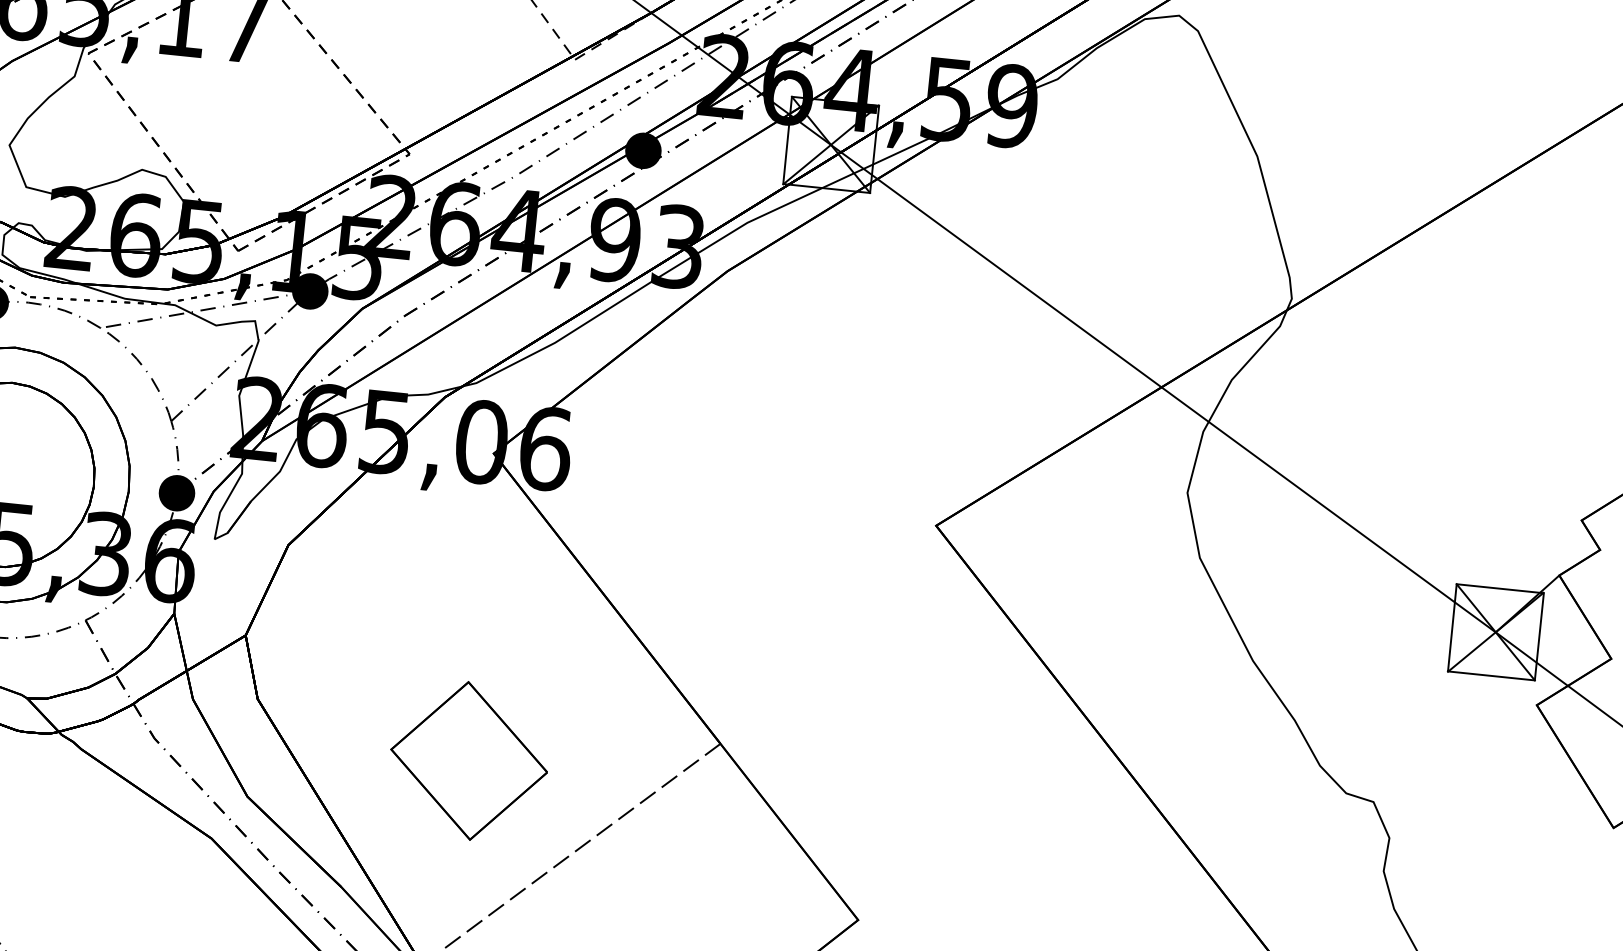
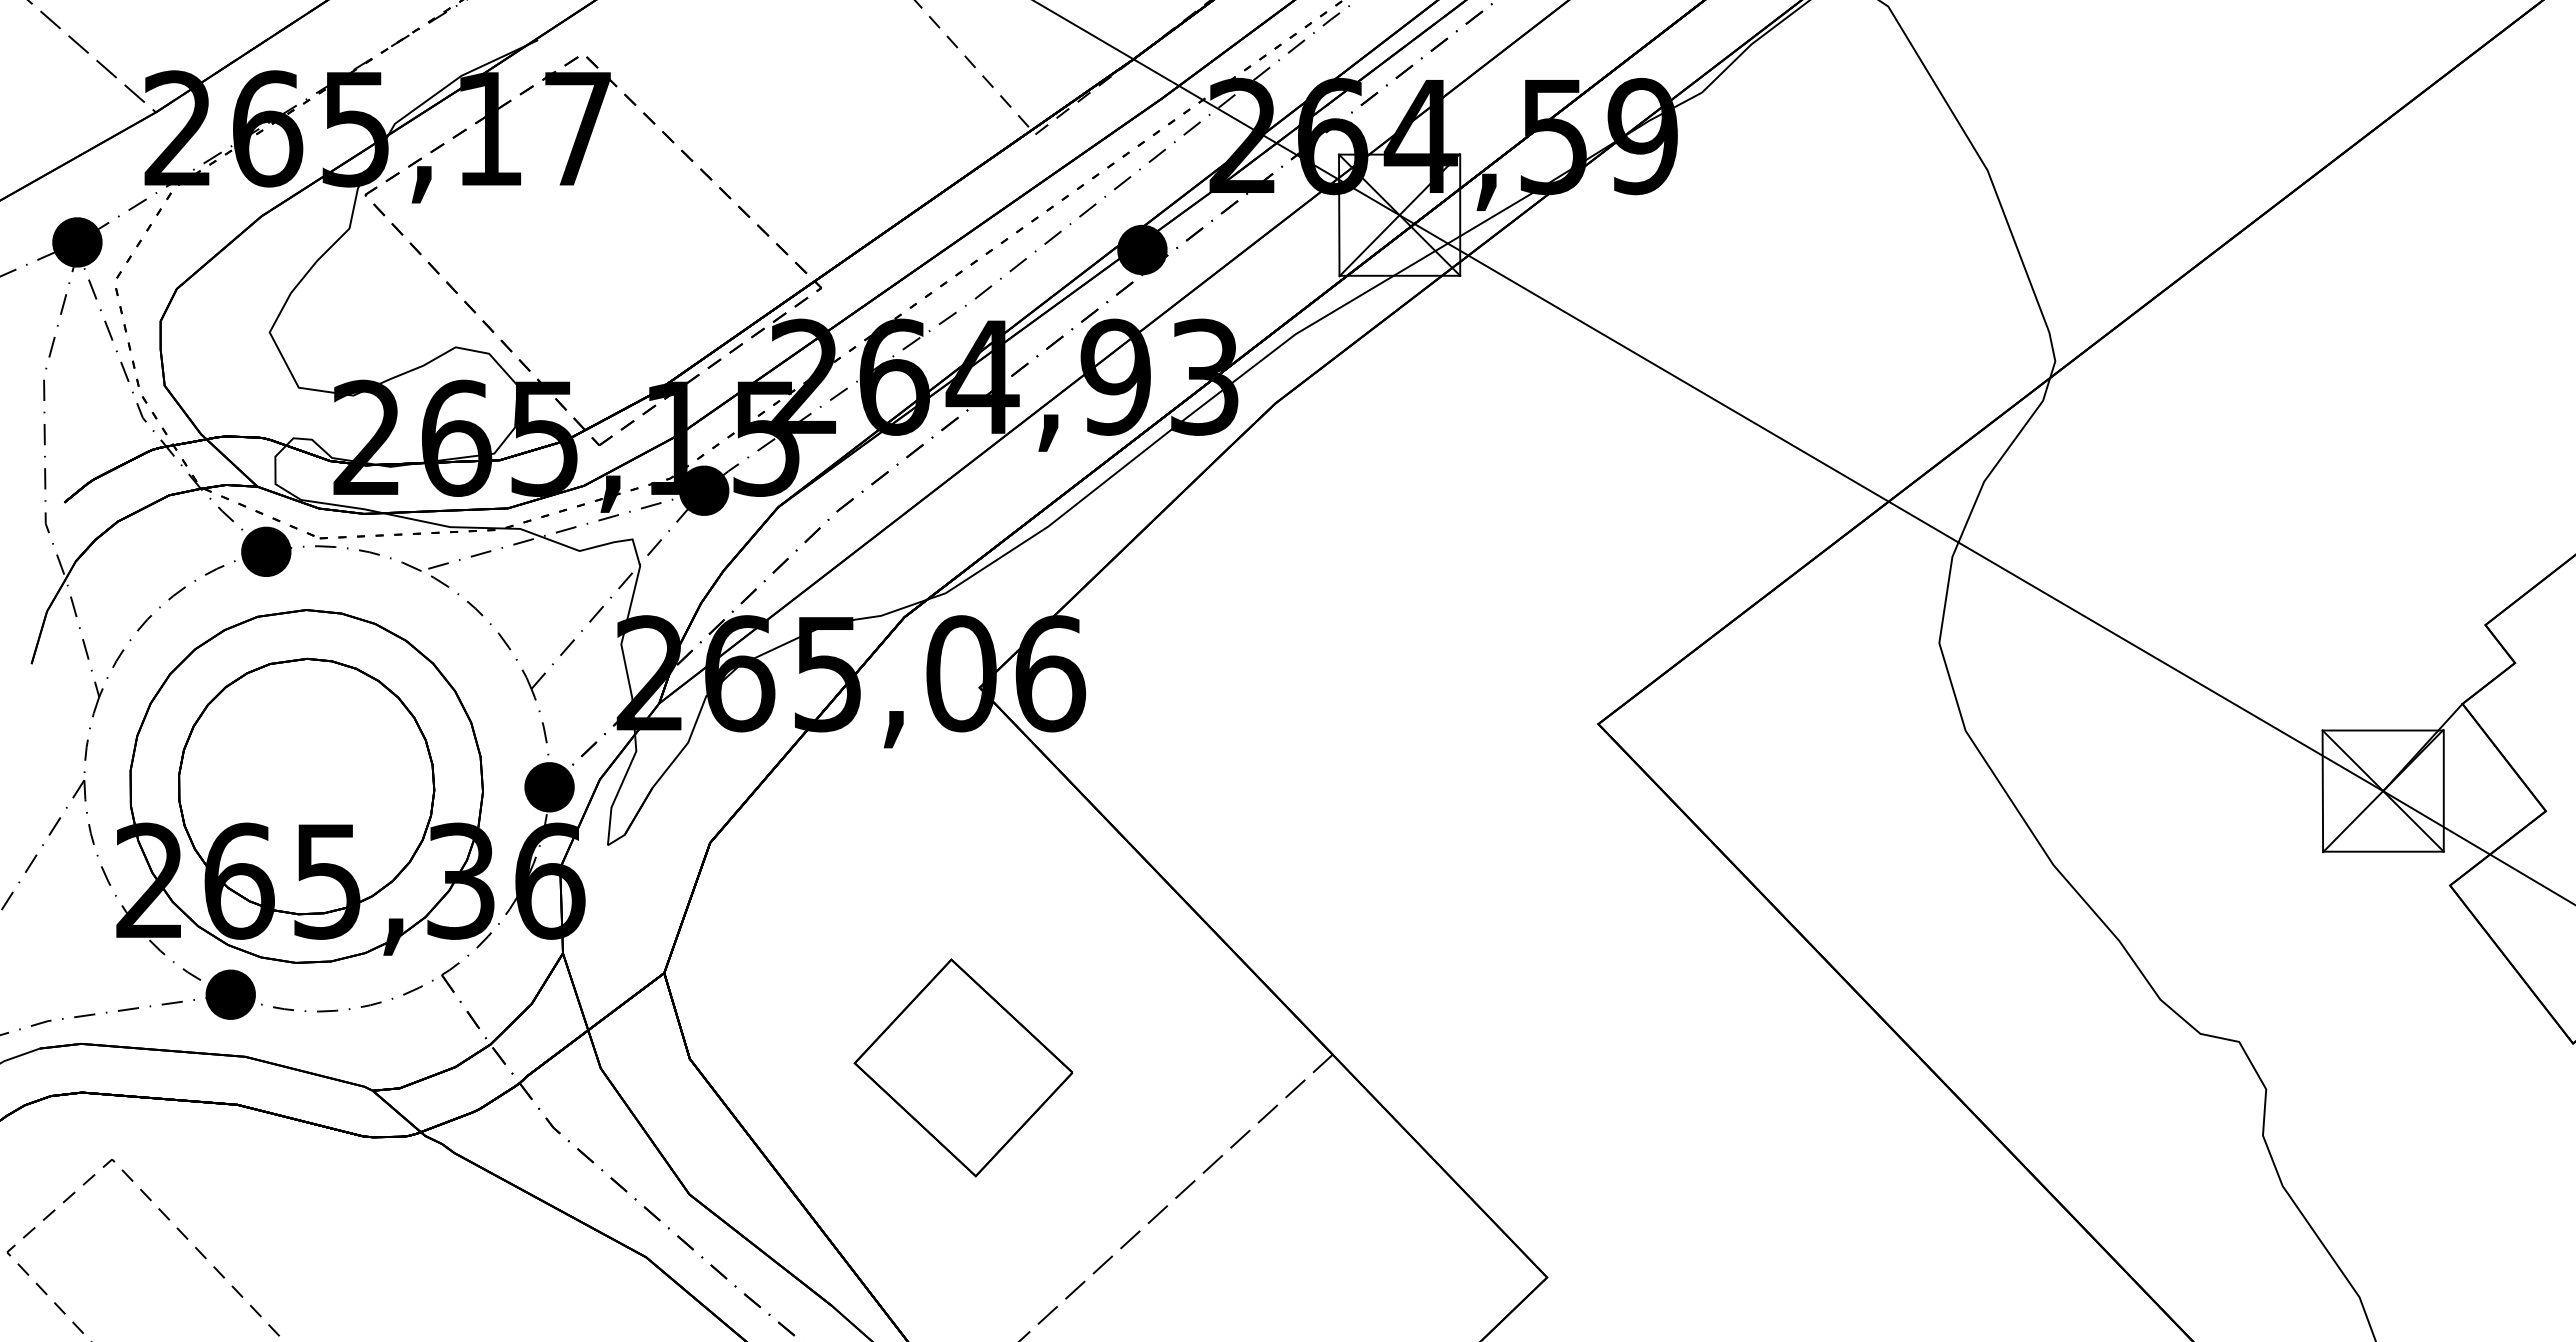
part: (469, 760) -> (963, 1067), moved

